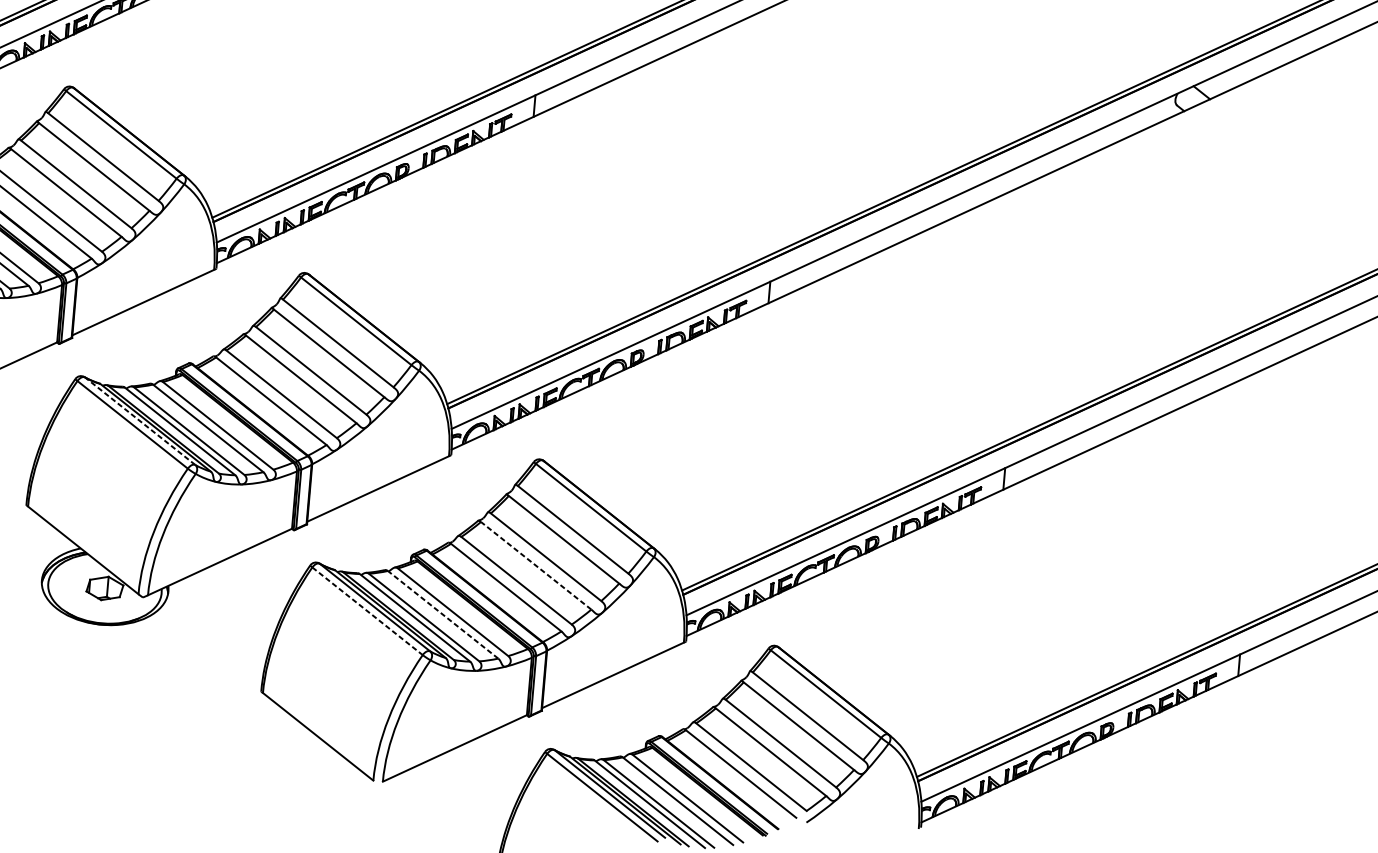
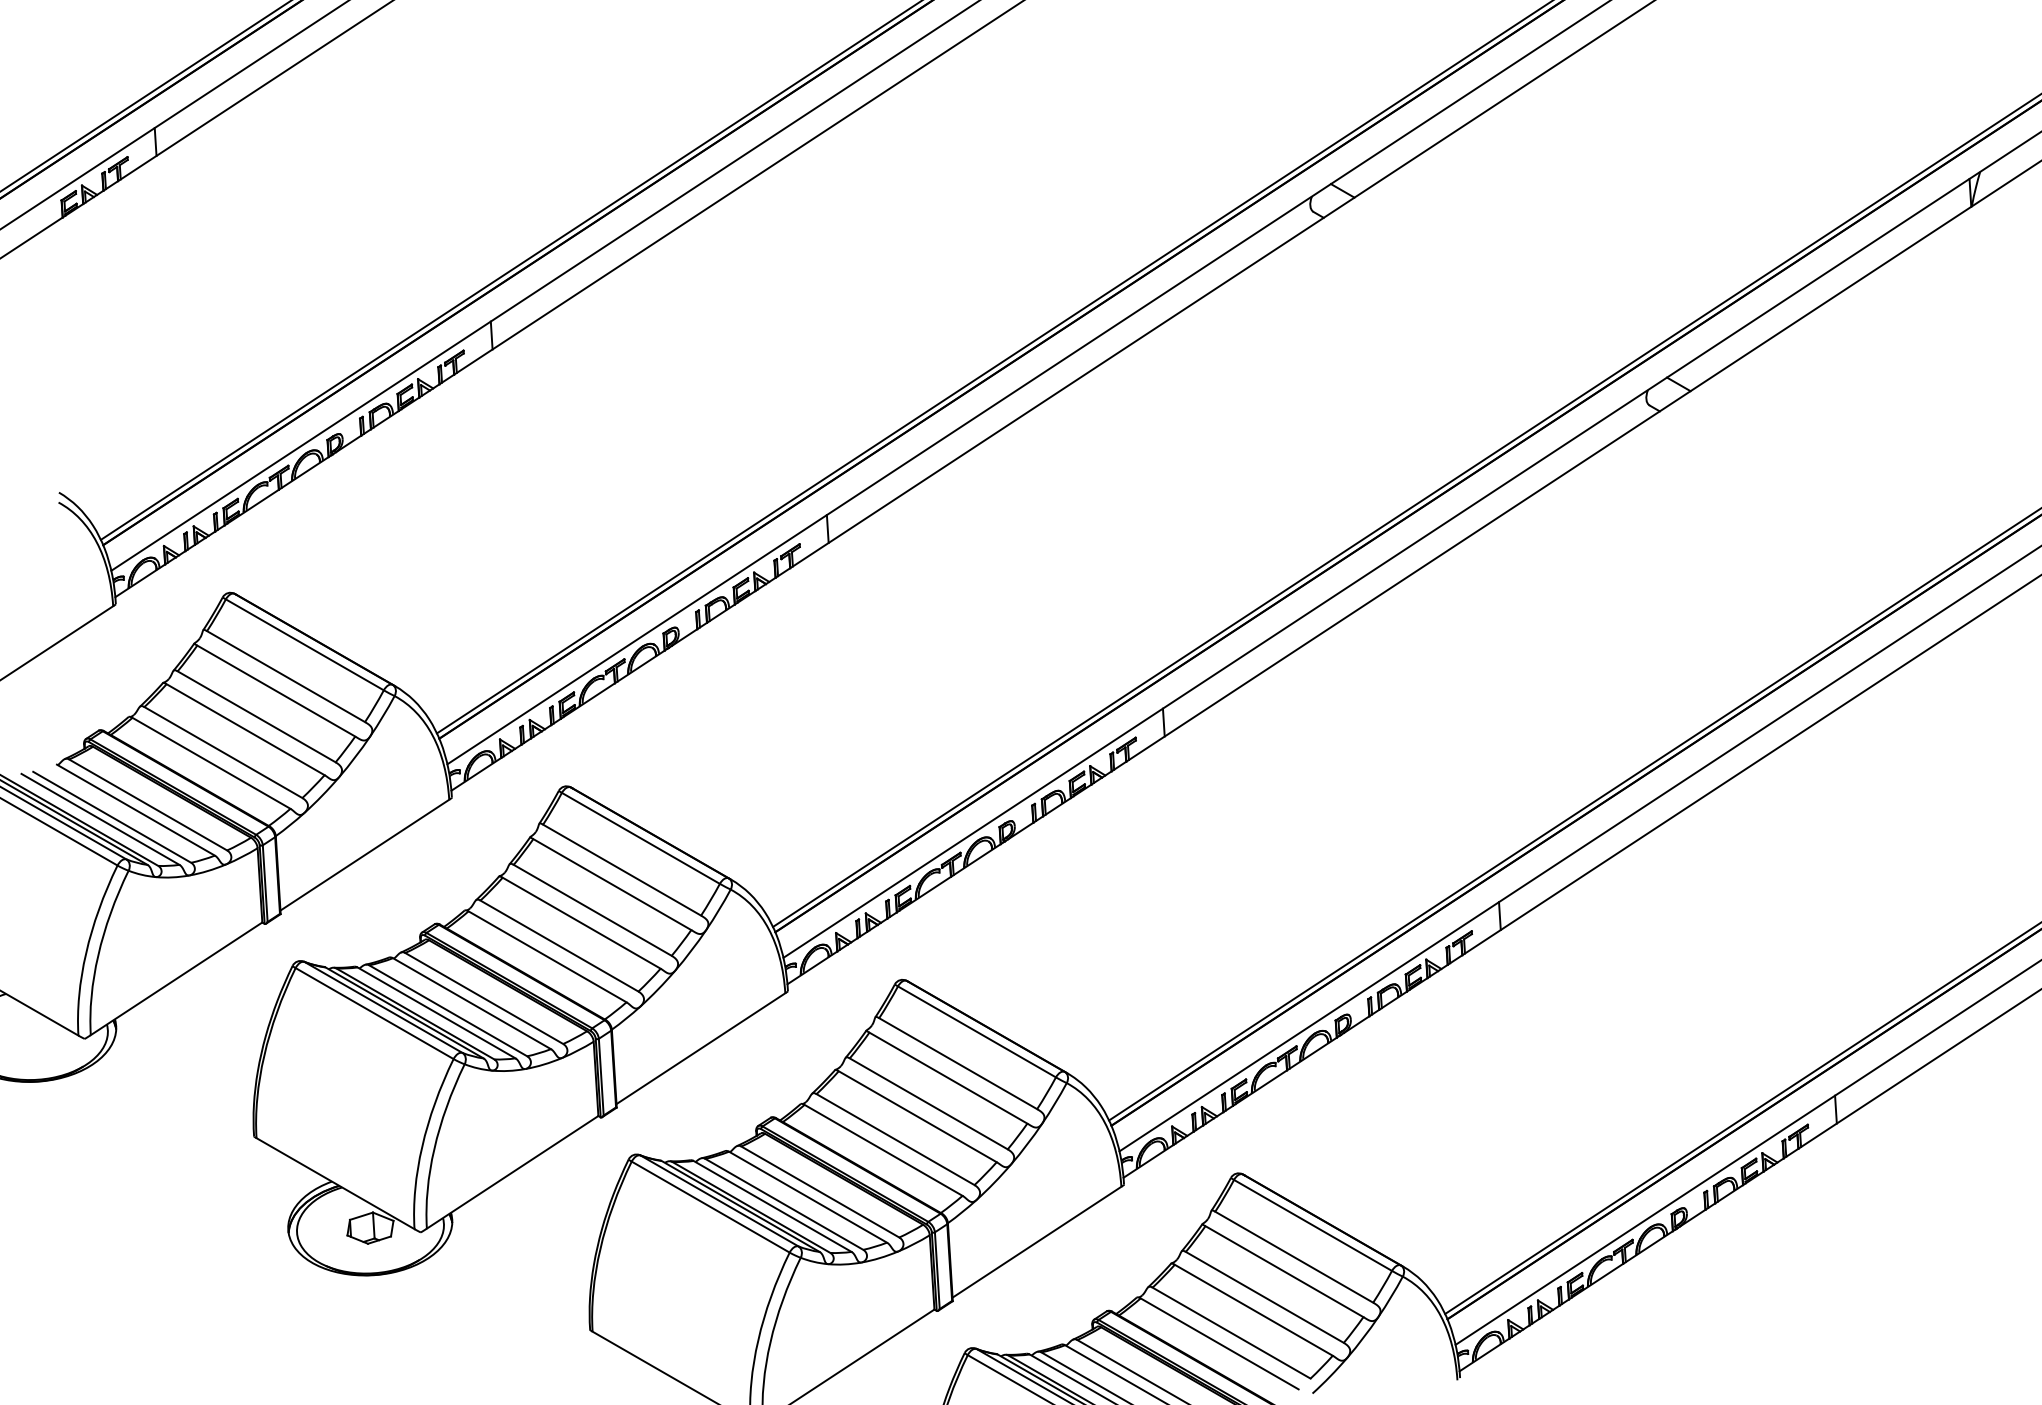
line: (140, 421) -> (383, 1007), dashed -> solid
line: (536, 565) -> (917, 1116), dashed -> solid
line: (368, 611) -> (711, 1207), dashed -> solid
line: (442, 614) -> (807, 1196), dashed -> solid

